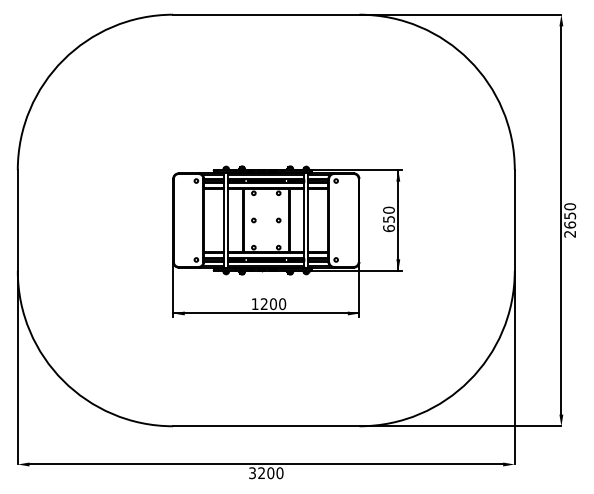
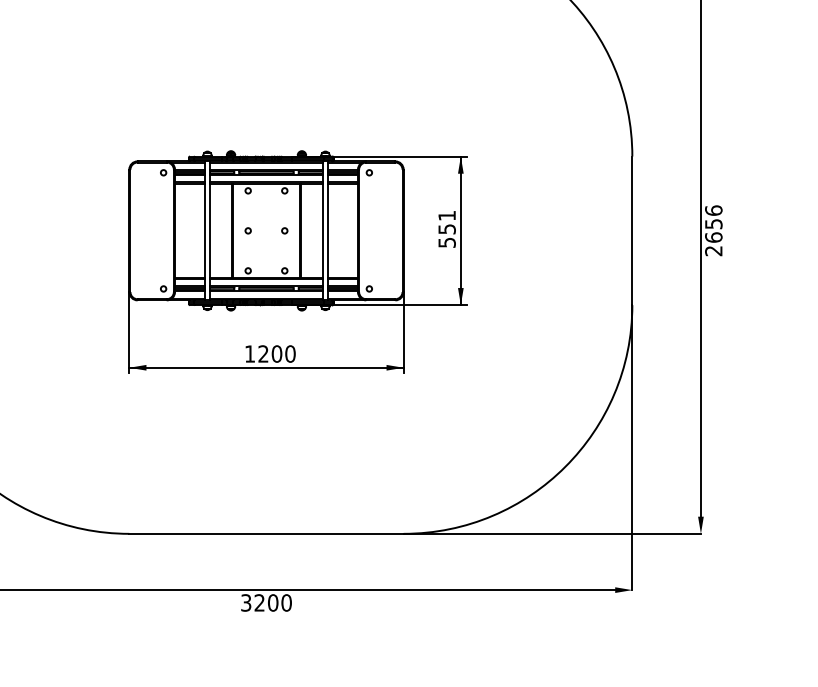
text: (569, 206) -> (712, 210), 2650 -> 2656
text: (388, 219) -> (446, 229), 650 -> 551

